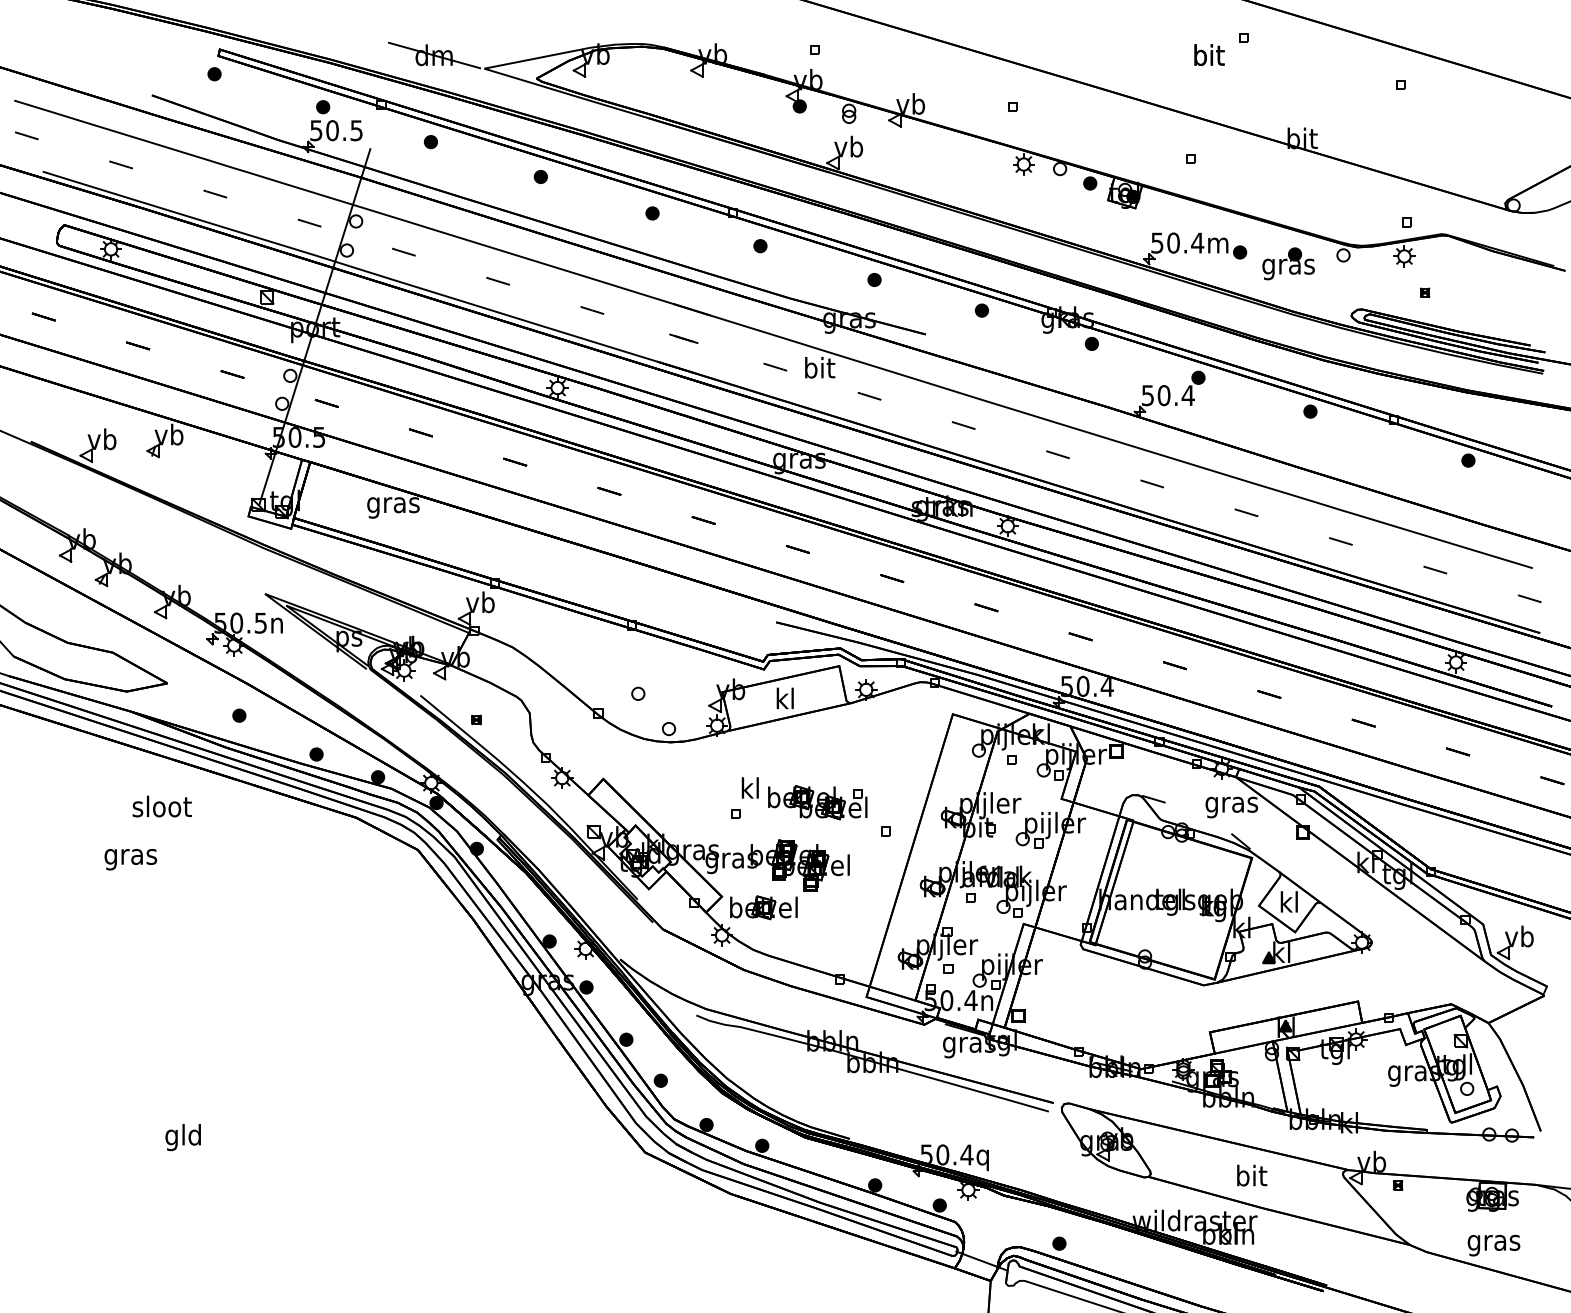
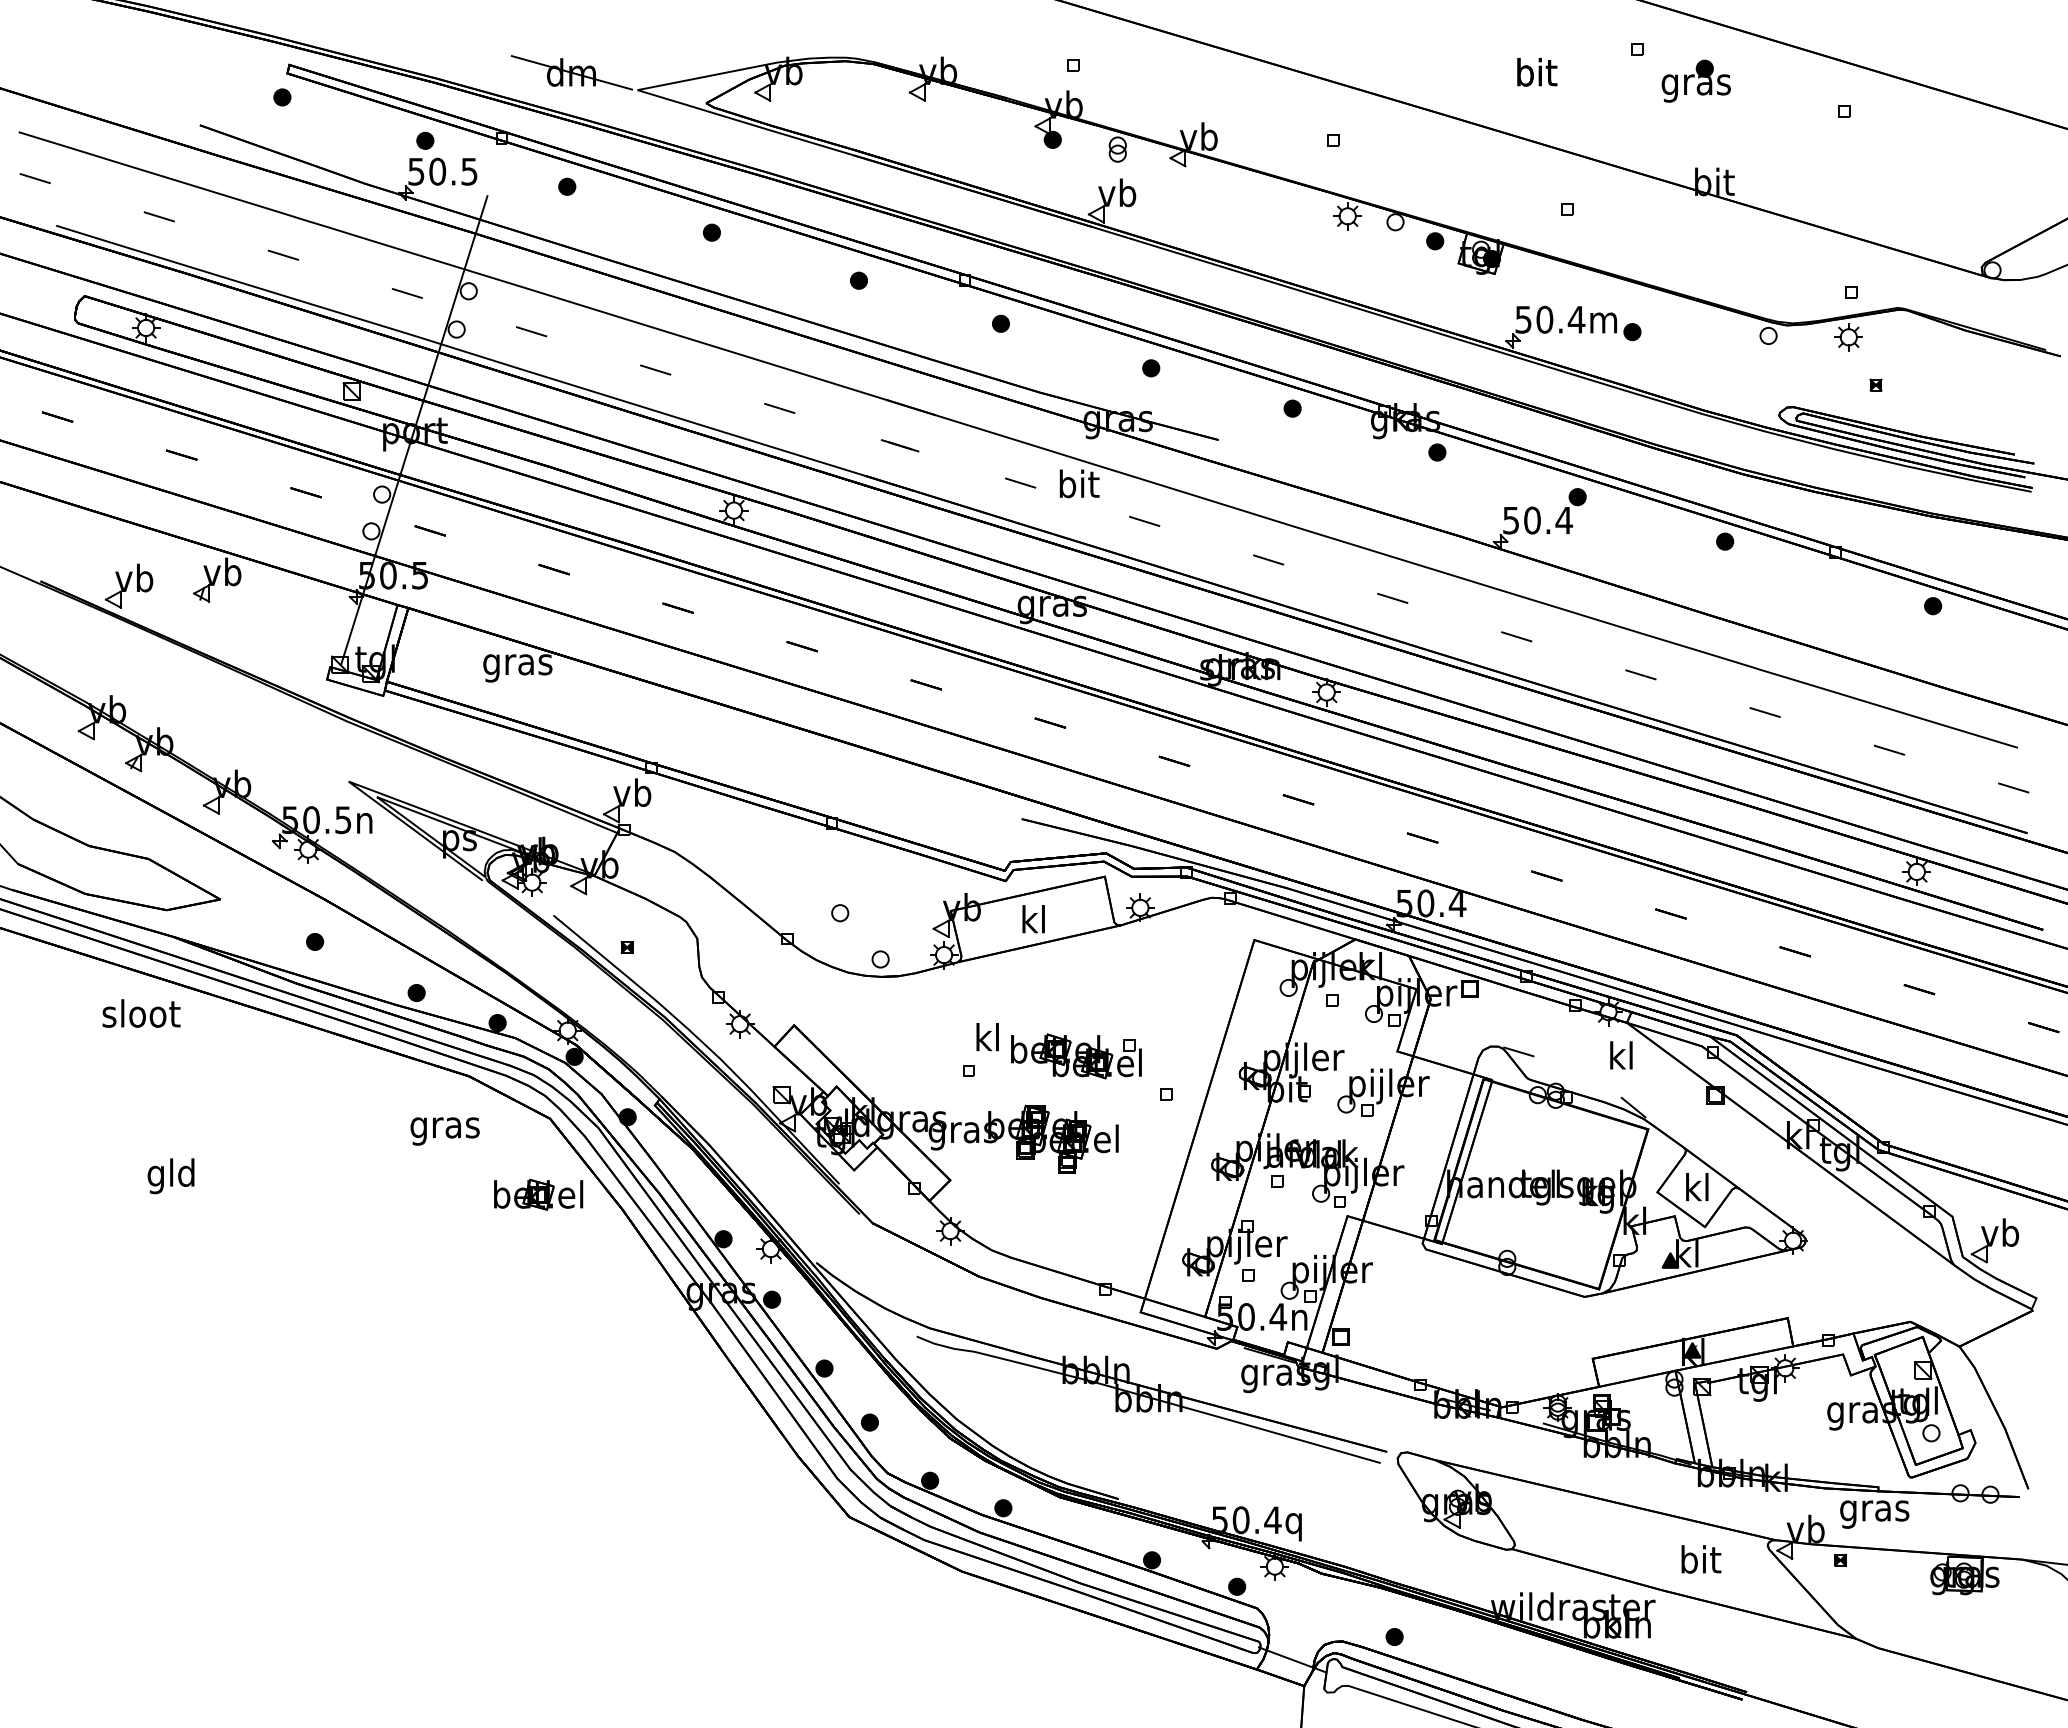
text: (1209, 55) -> (1537, 72), moved
part: (1287, 263) -> (1695, 80), moved
text: (1231, 805) -> (1621, 1059), gras -> kl
text: (162, 806) -> (141, 1013), moved
text: (130, 859) -> (444, 1131), moved
part: (763, 907) -> (538, 1194), moved
text: (182, 1137) -> (170, 1176), moved
text: (1252, 1175) -> (1701, 1559), moved
text: (1493, 1245) -> (1874, 1514), moved

